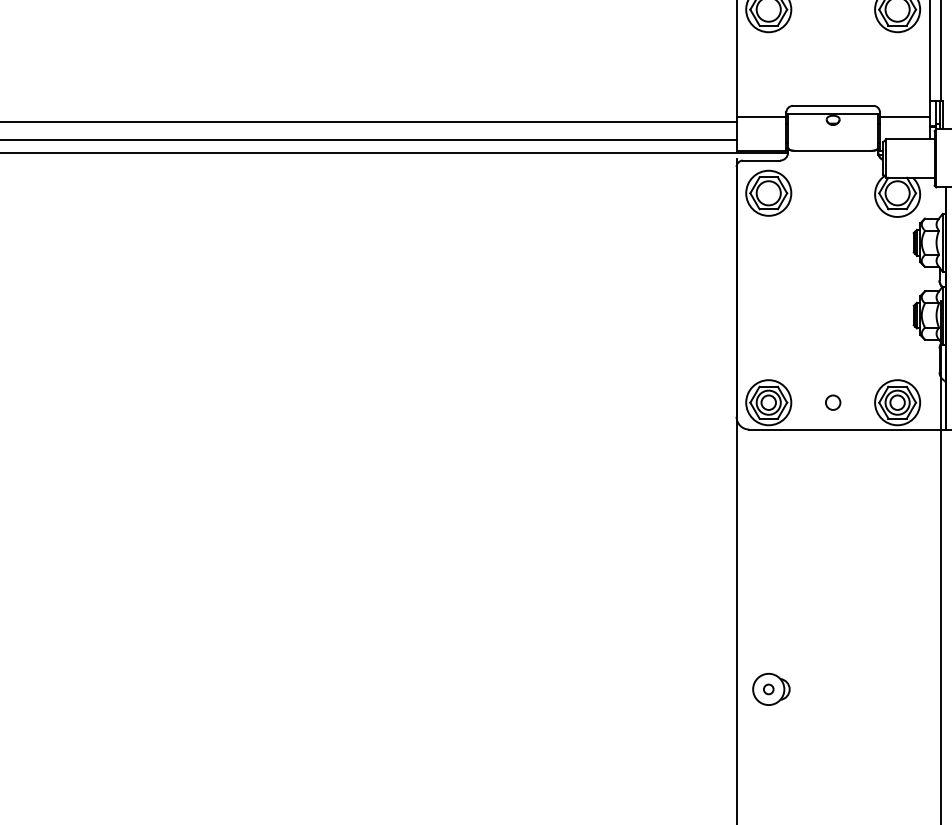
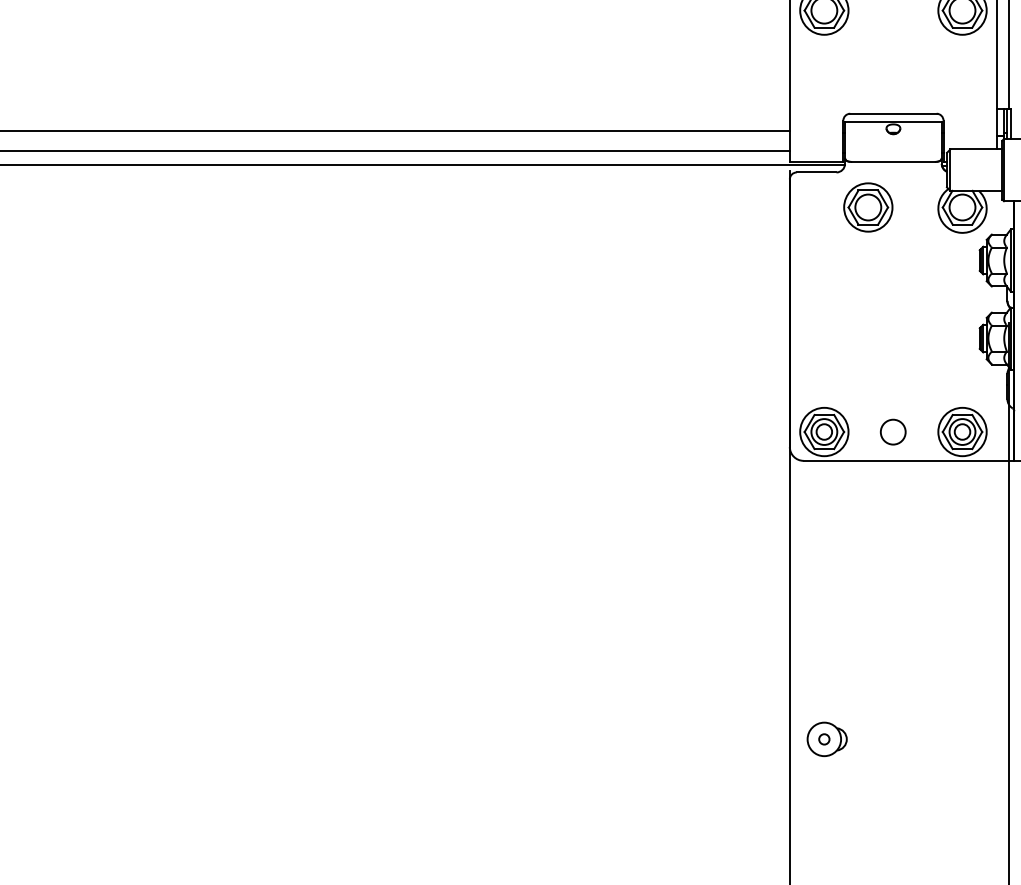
line: (761, 116) -> (816, 125), removed
line: (904, 116) -> (969, 125), removed
part: (768, 192) -> (868, 206), moved
circle: (833, 402) -> (893, 431), size x1.6

